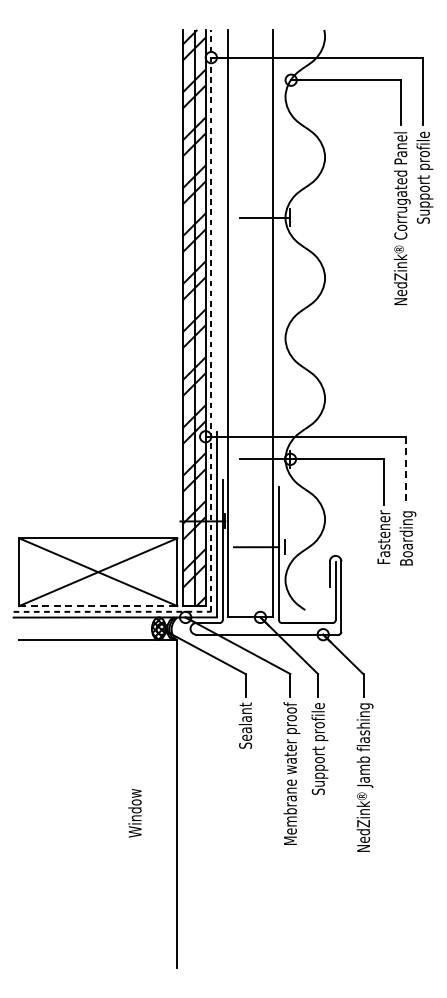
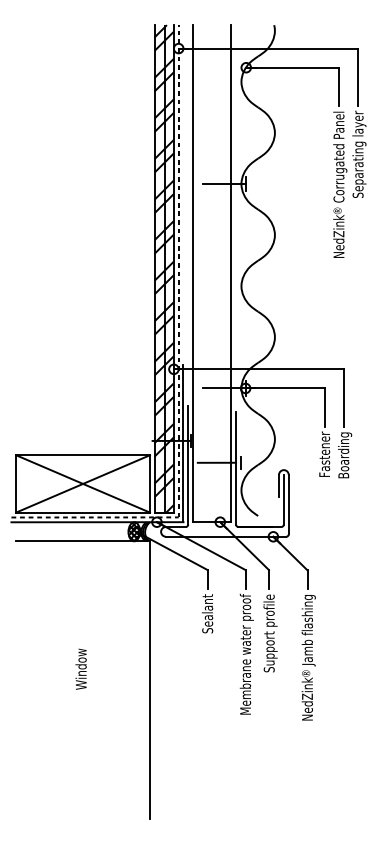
text: (424, 182) -> (359, 154), Support profile -> Separating layer
line: (406, 470) -> (343, 397), dashed -> solid
line: (98, 606) -> (83, 512), dashed -> solid
text: (134, 813) -> (80, 669), moved

